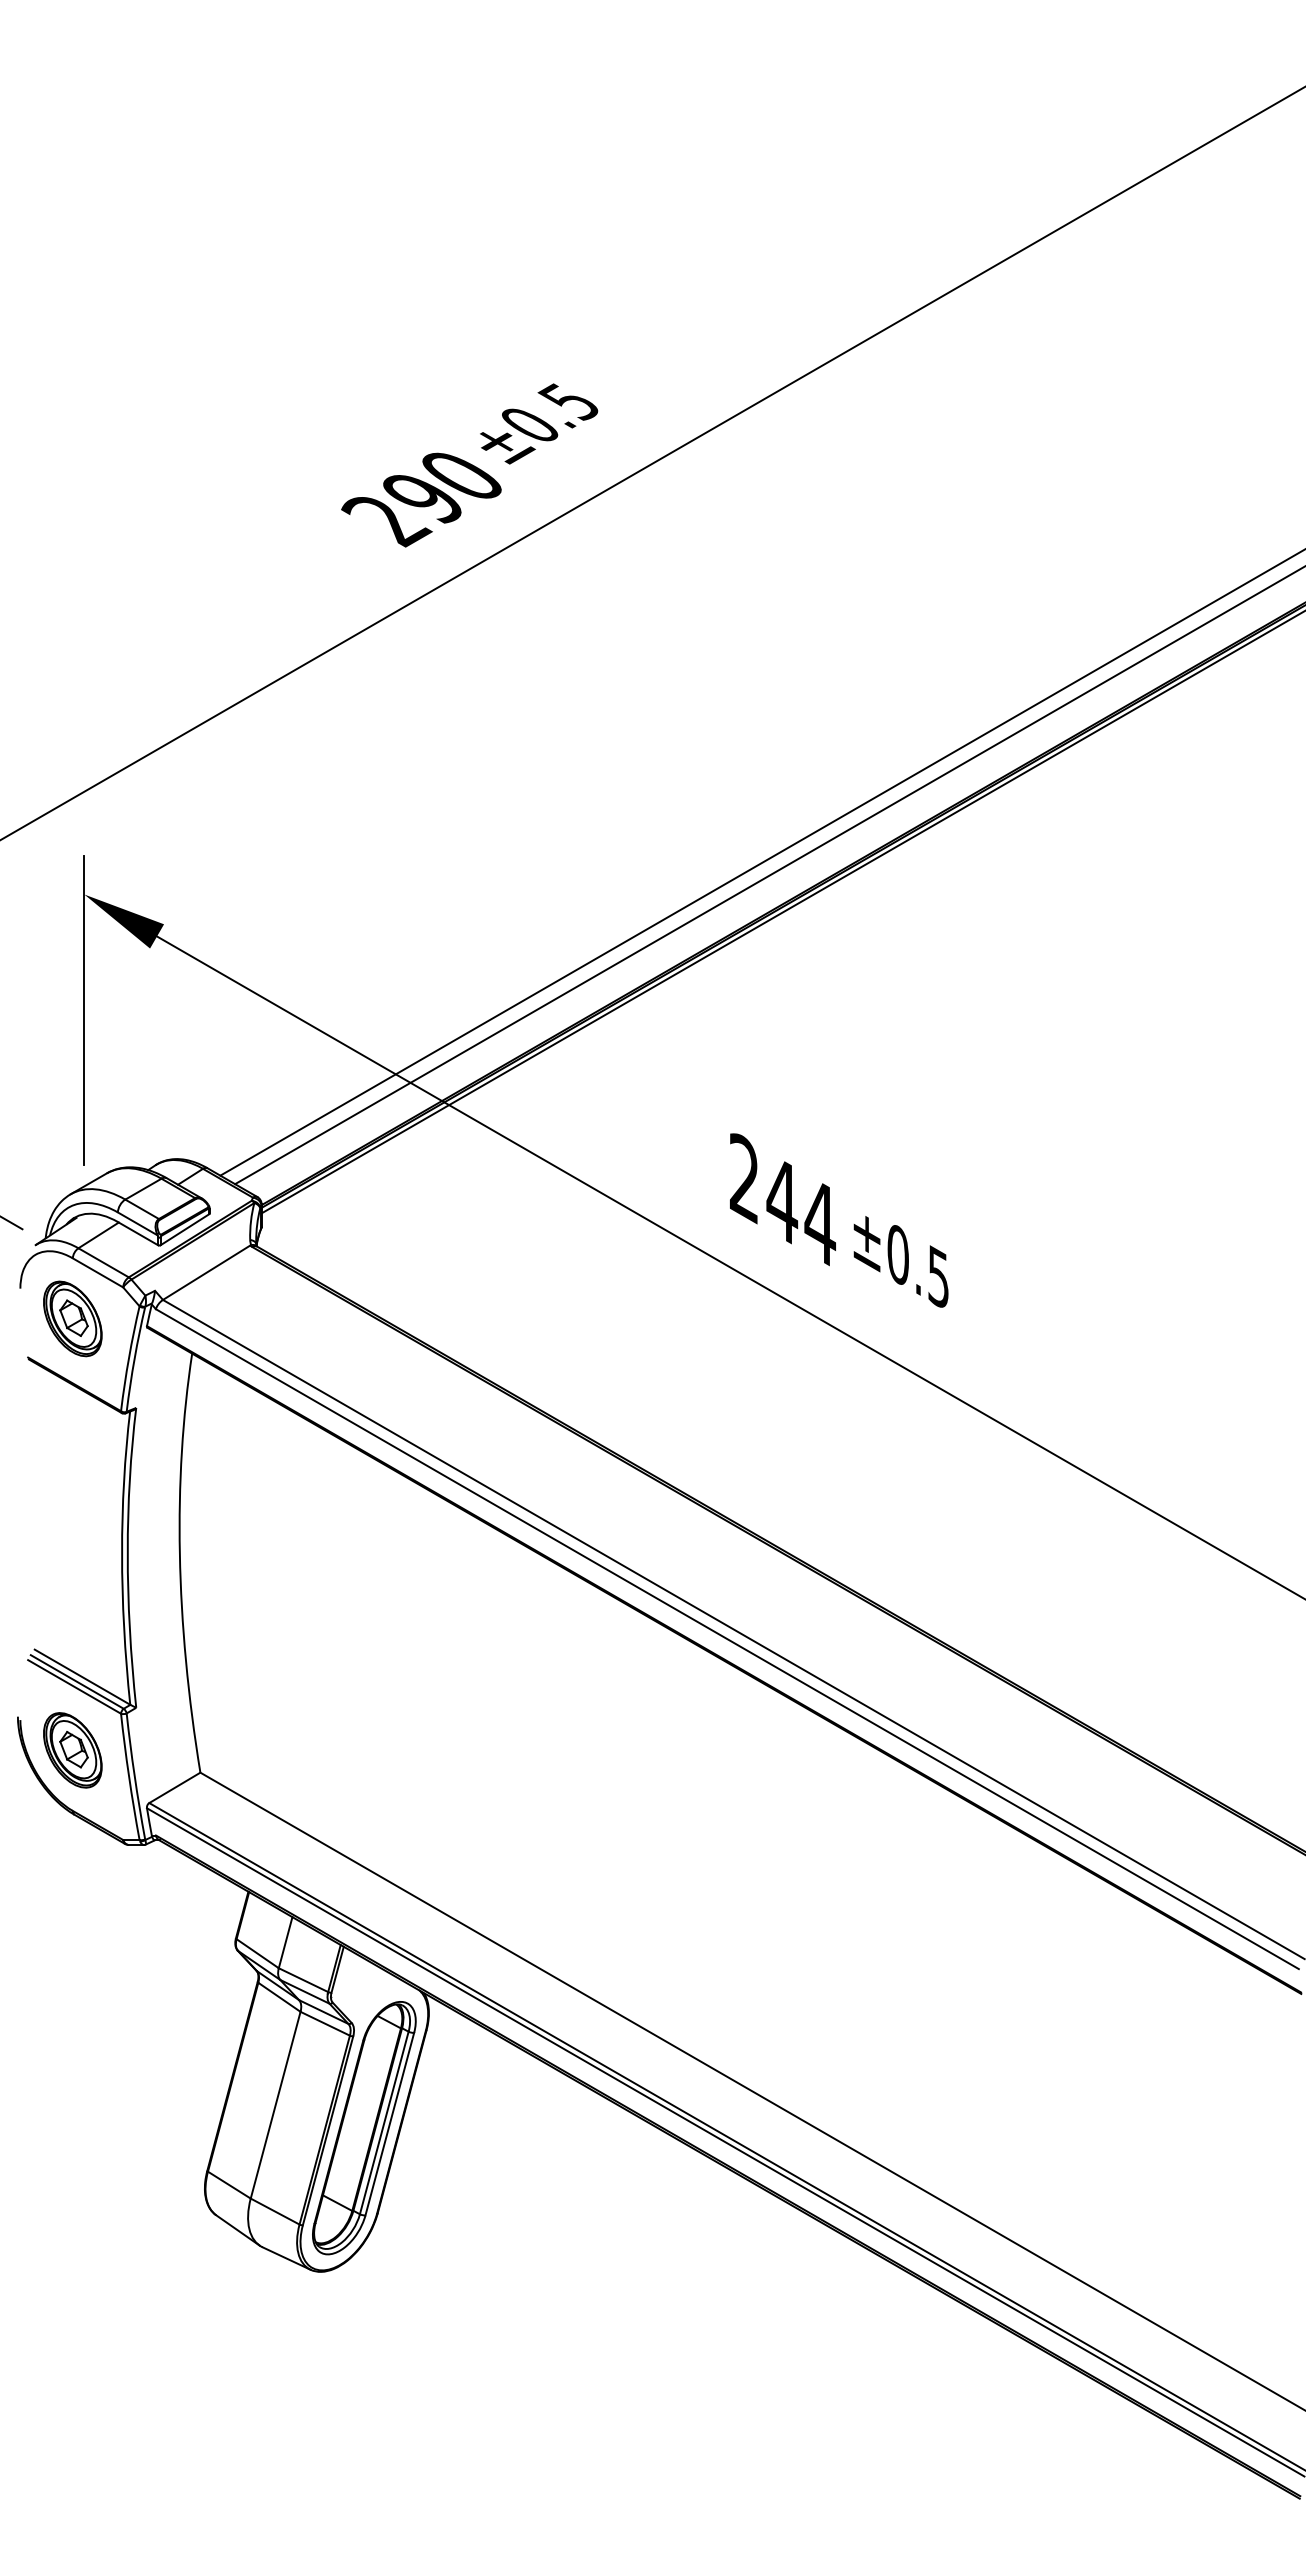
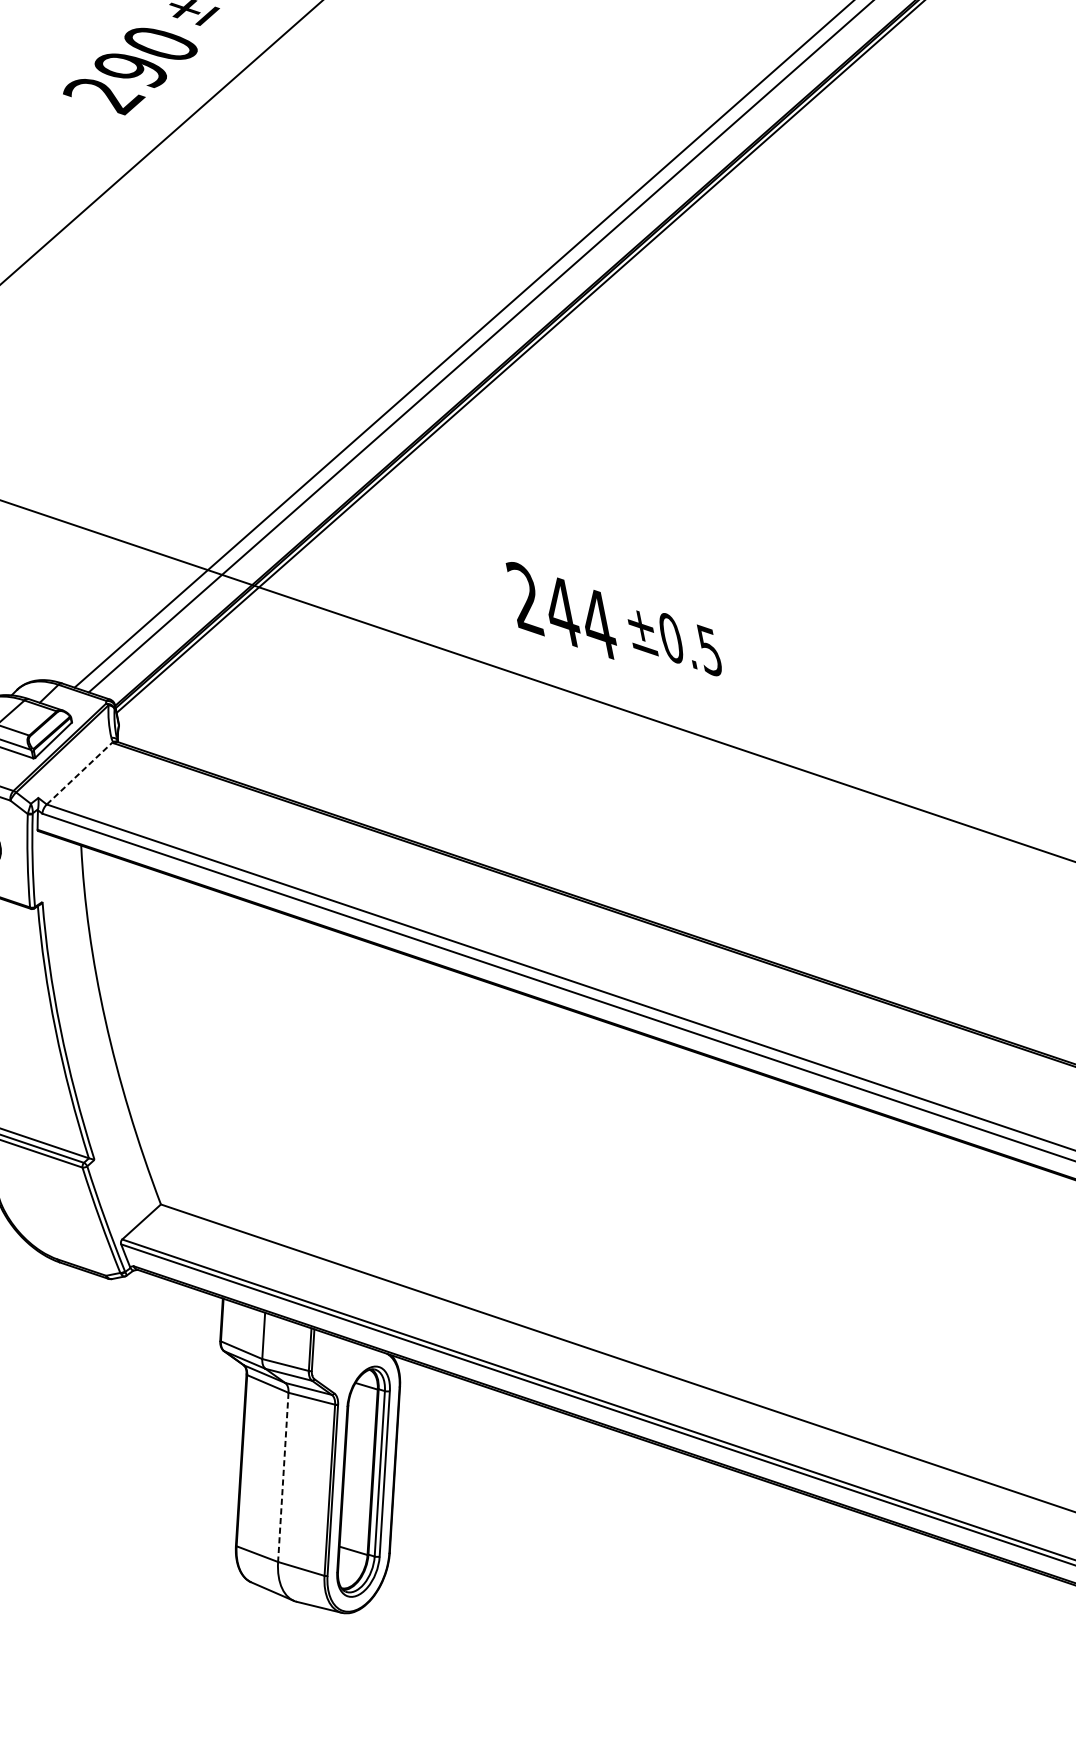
line: (207, 1272) -> (80, 773), solid -> dashed
part: (72, 1750) -> (47, 1207), removed
line: (275, 2105) -> (283, 1477), solid -> dashed

